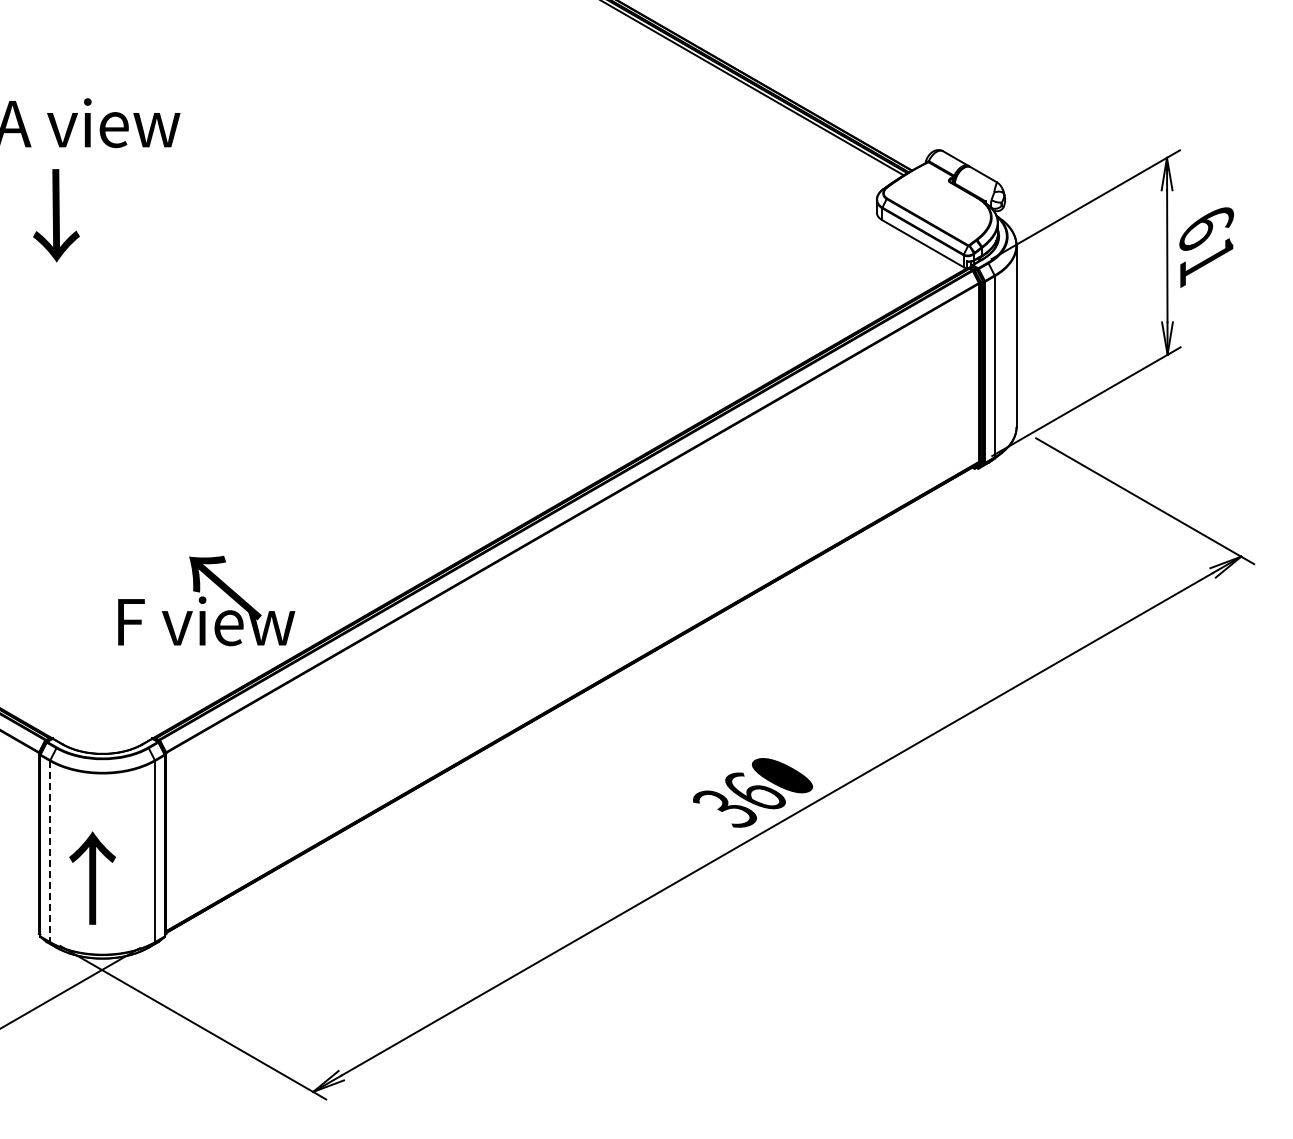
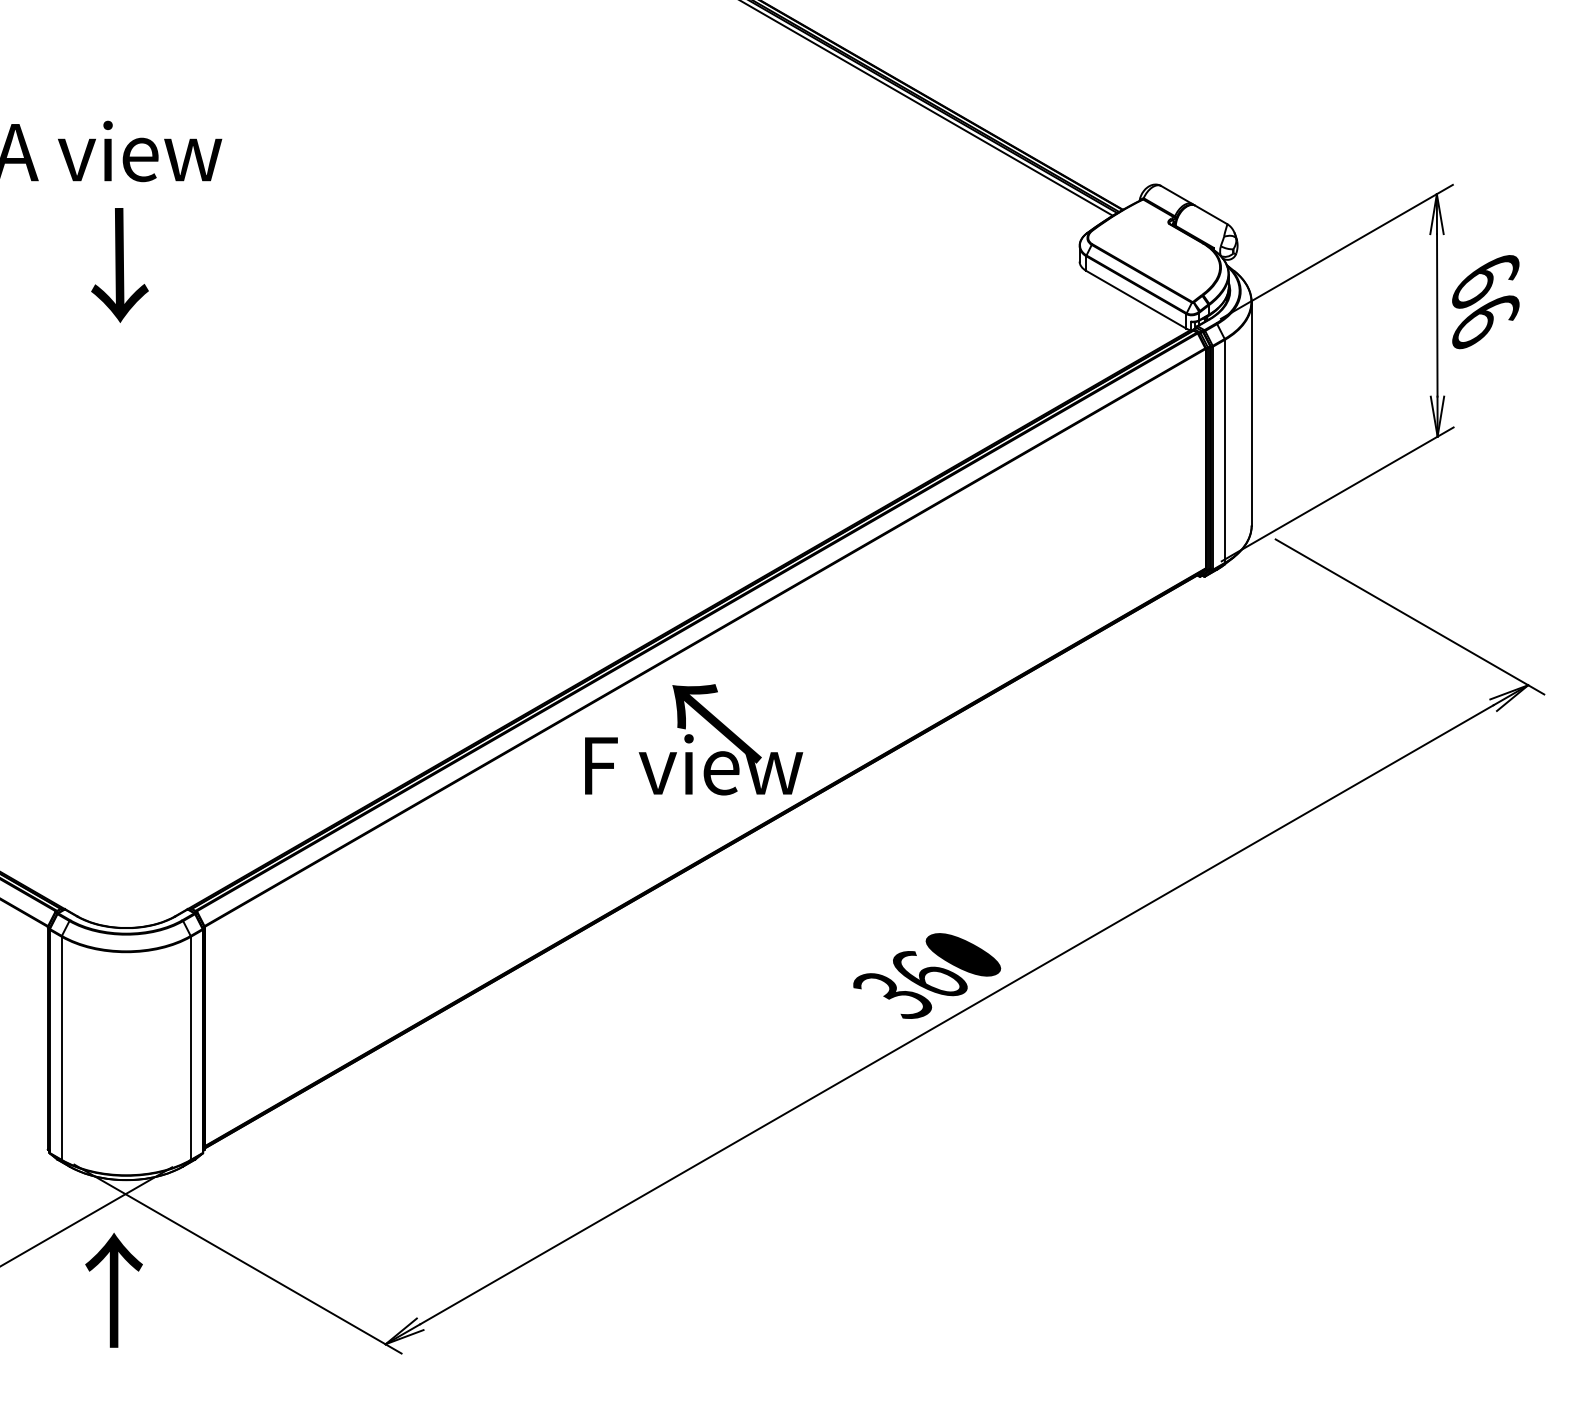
text: (56, 215) -> (120, 265), moved
text: (1206, 262) -> (1485, 322), 61 -> 66
text: (206, 600) -> (693, 739), moved
line: (50, 851) -> (62, 1048), dashed -> solid
text: (92, 877) -> (113, 1289), moved

